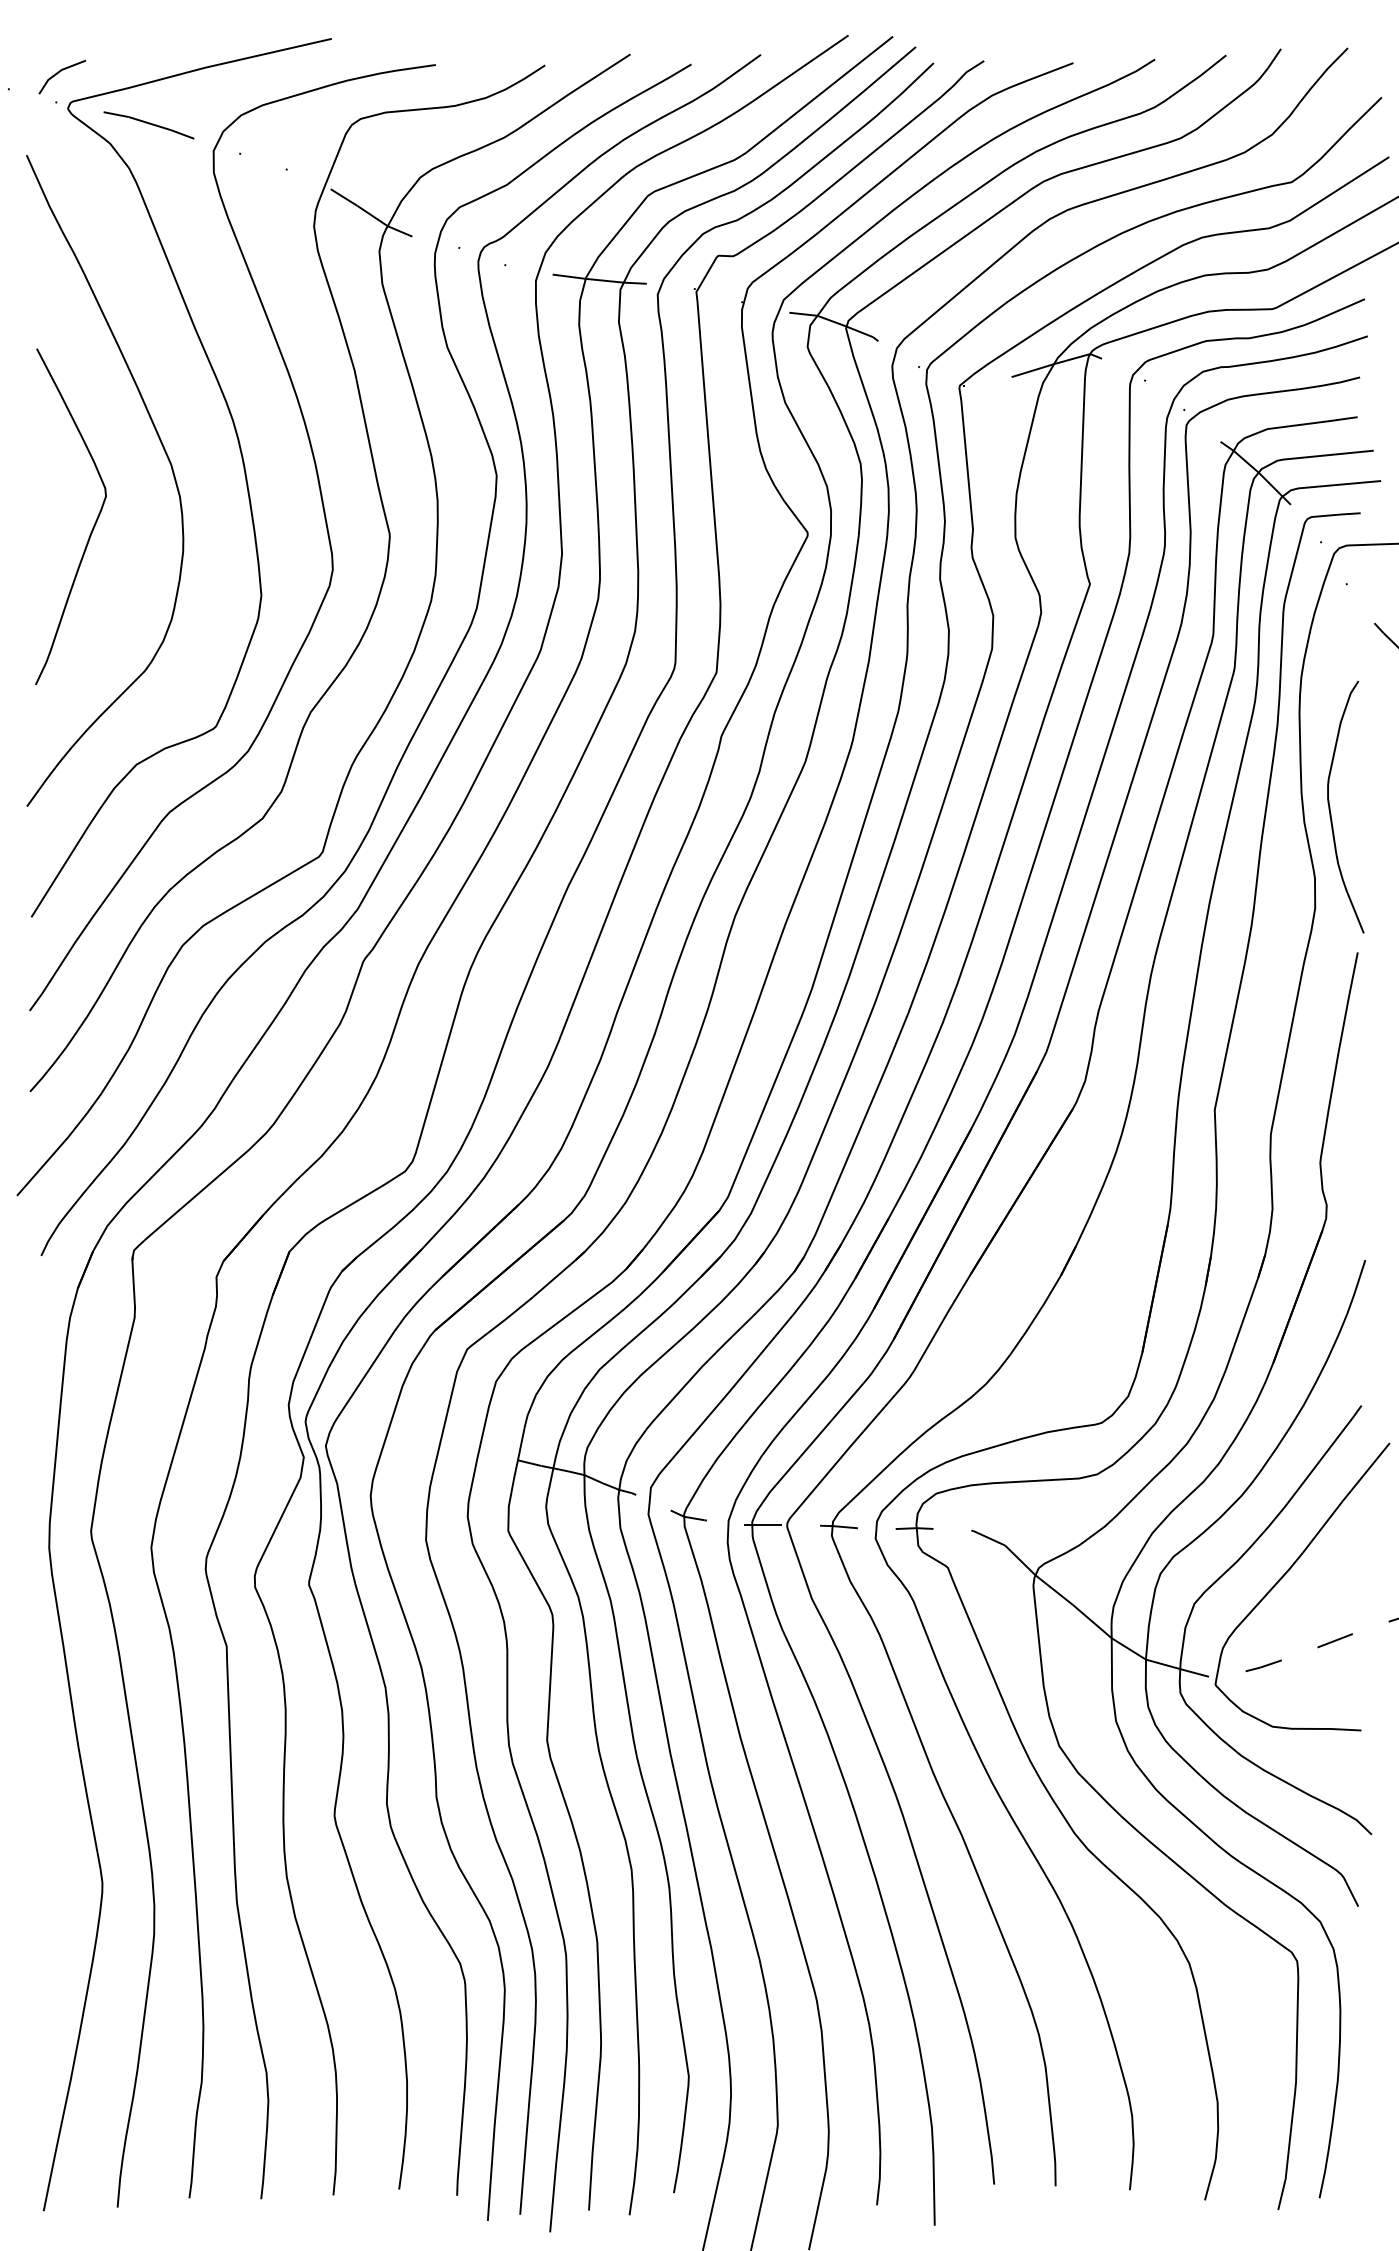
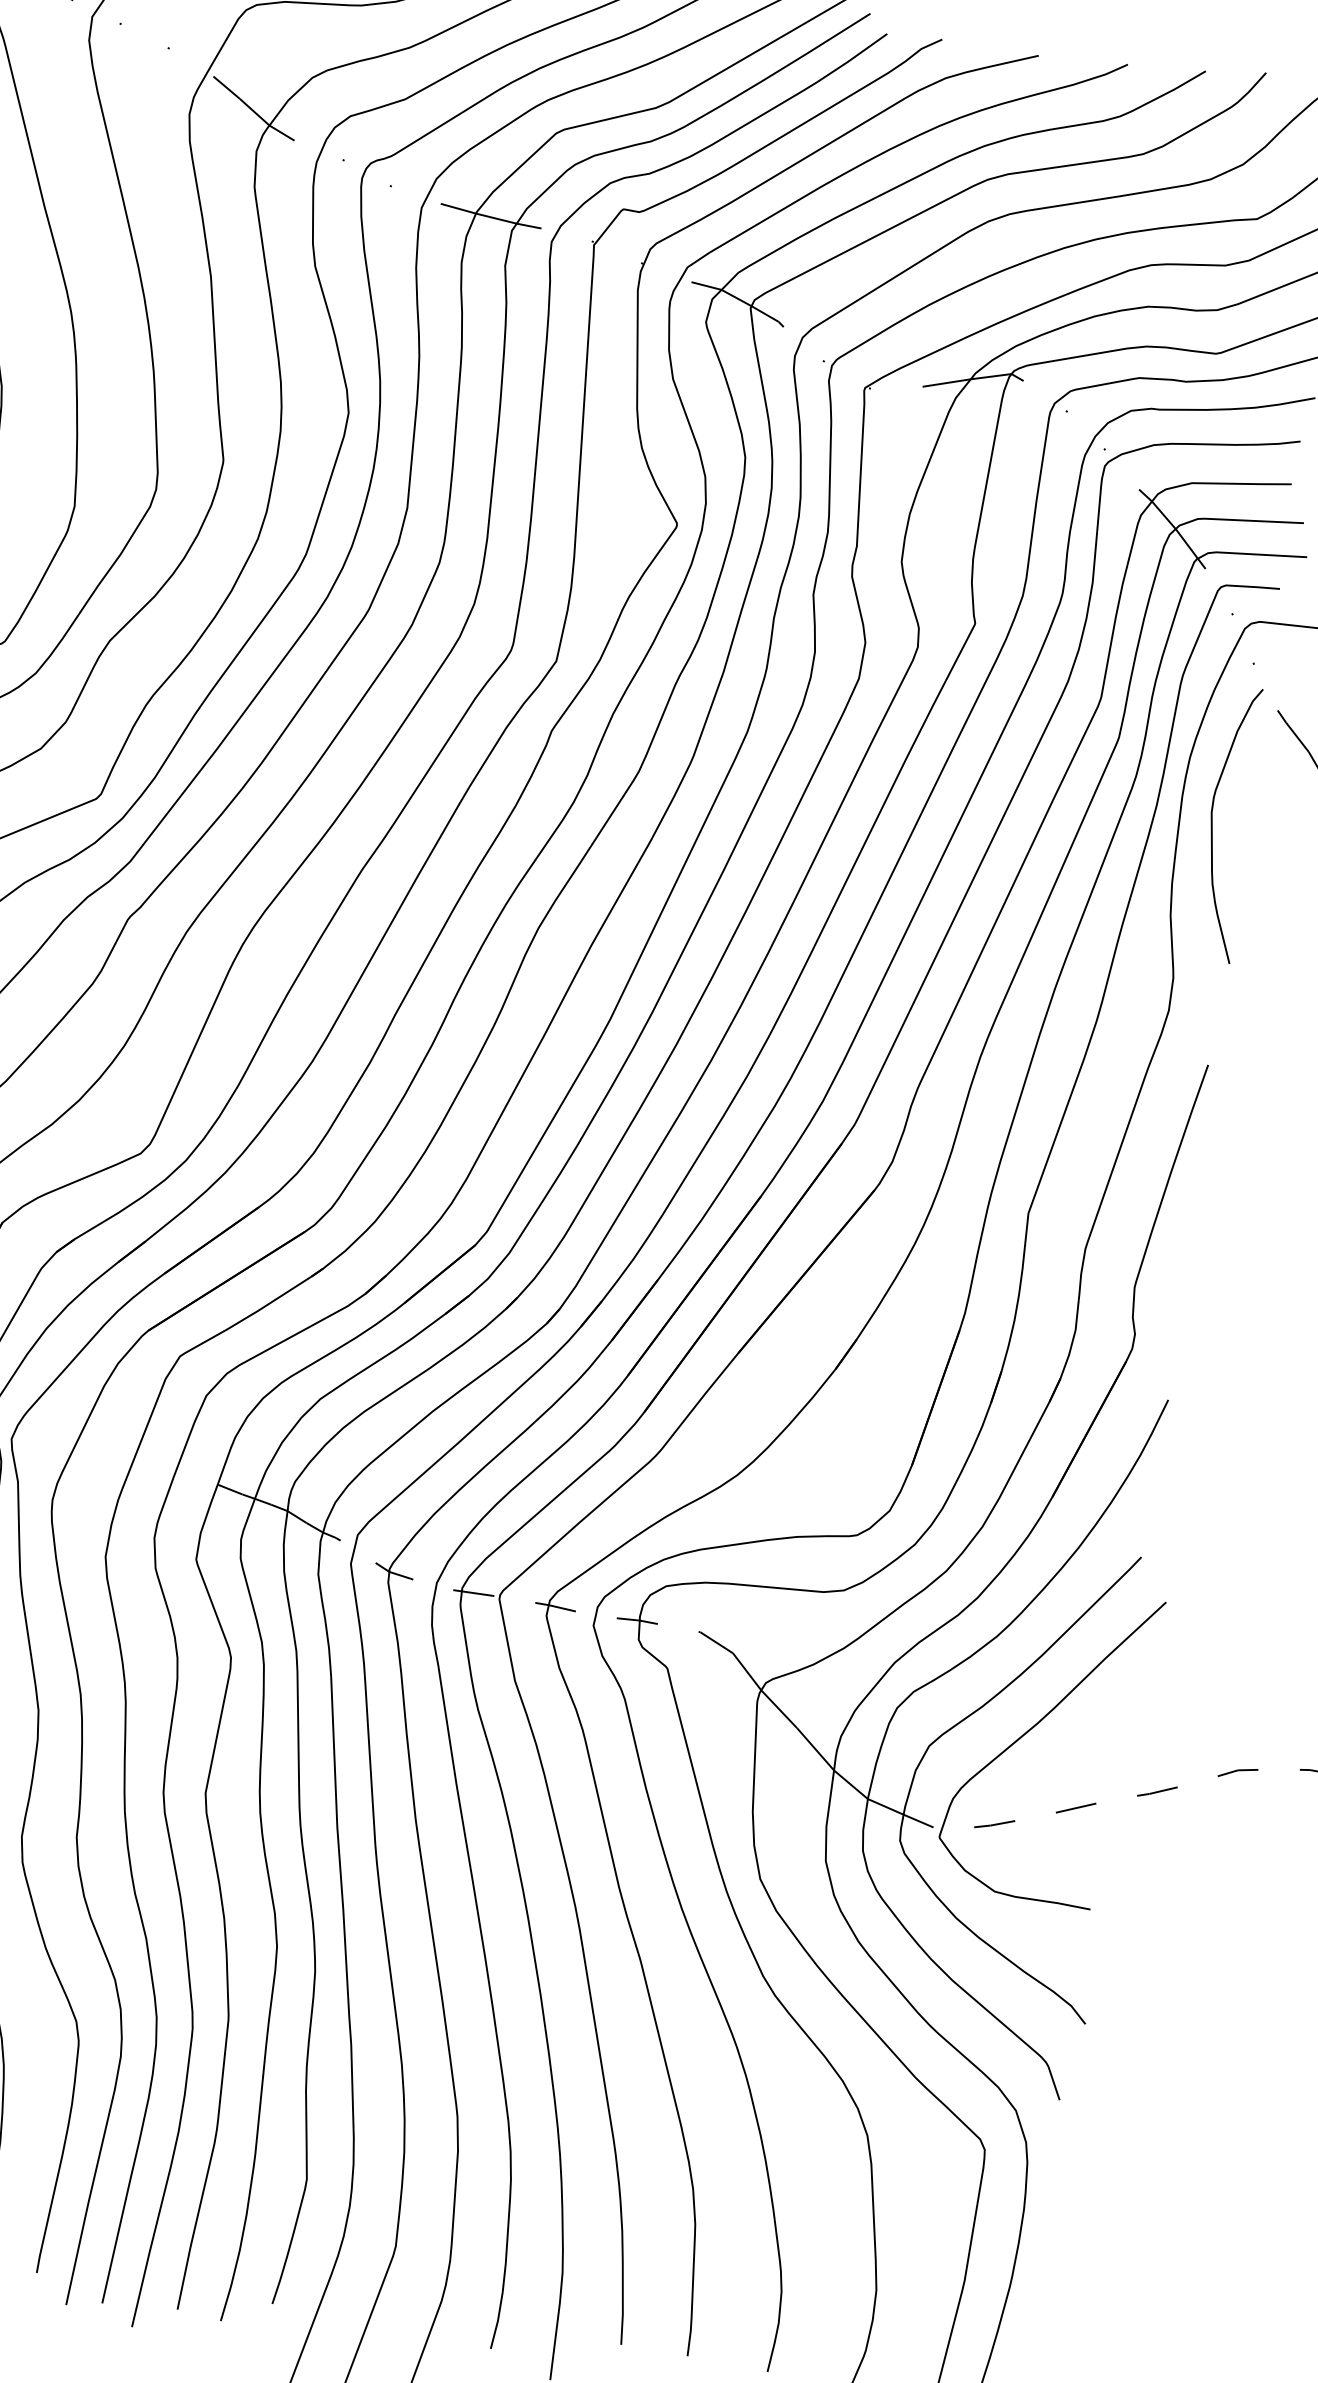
curve: (1330, 806) -> (1213, 821), moved

